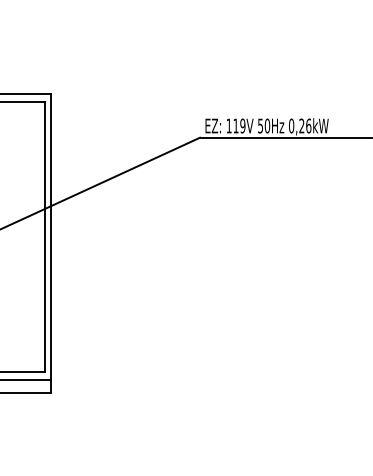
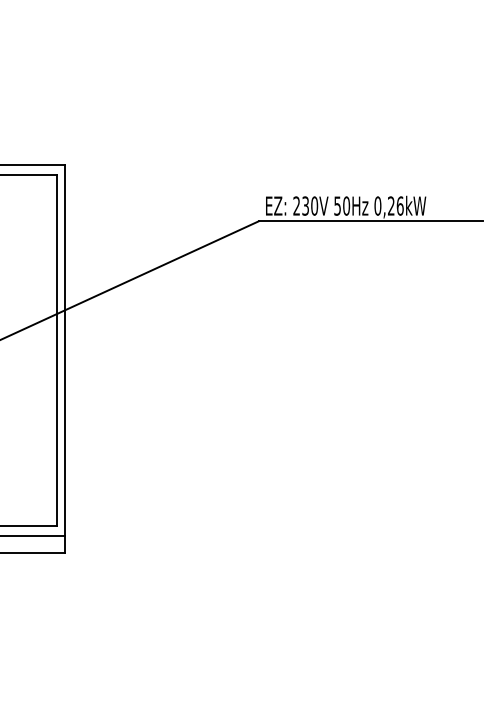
text: (235, 125) -> (305, 205), 119V -> 230V

